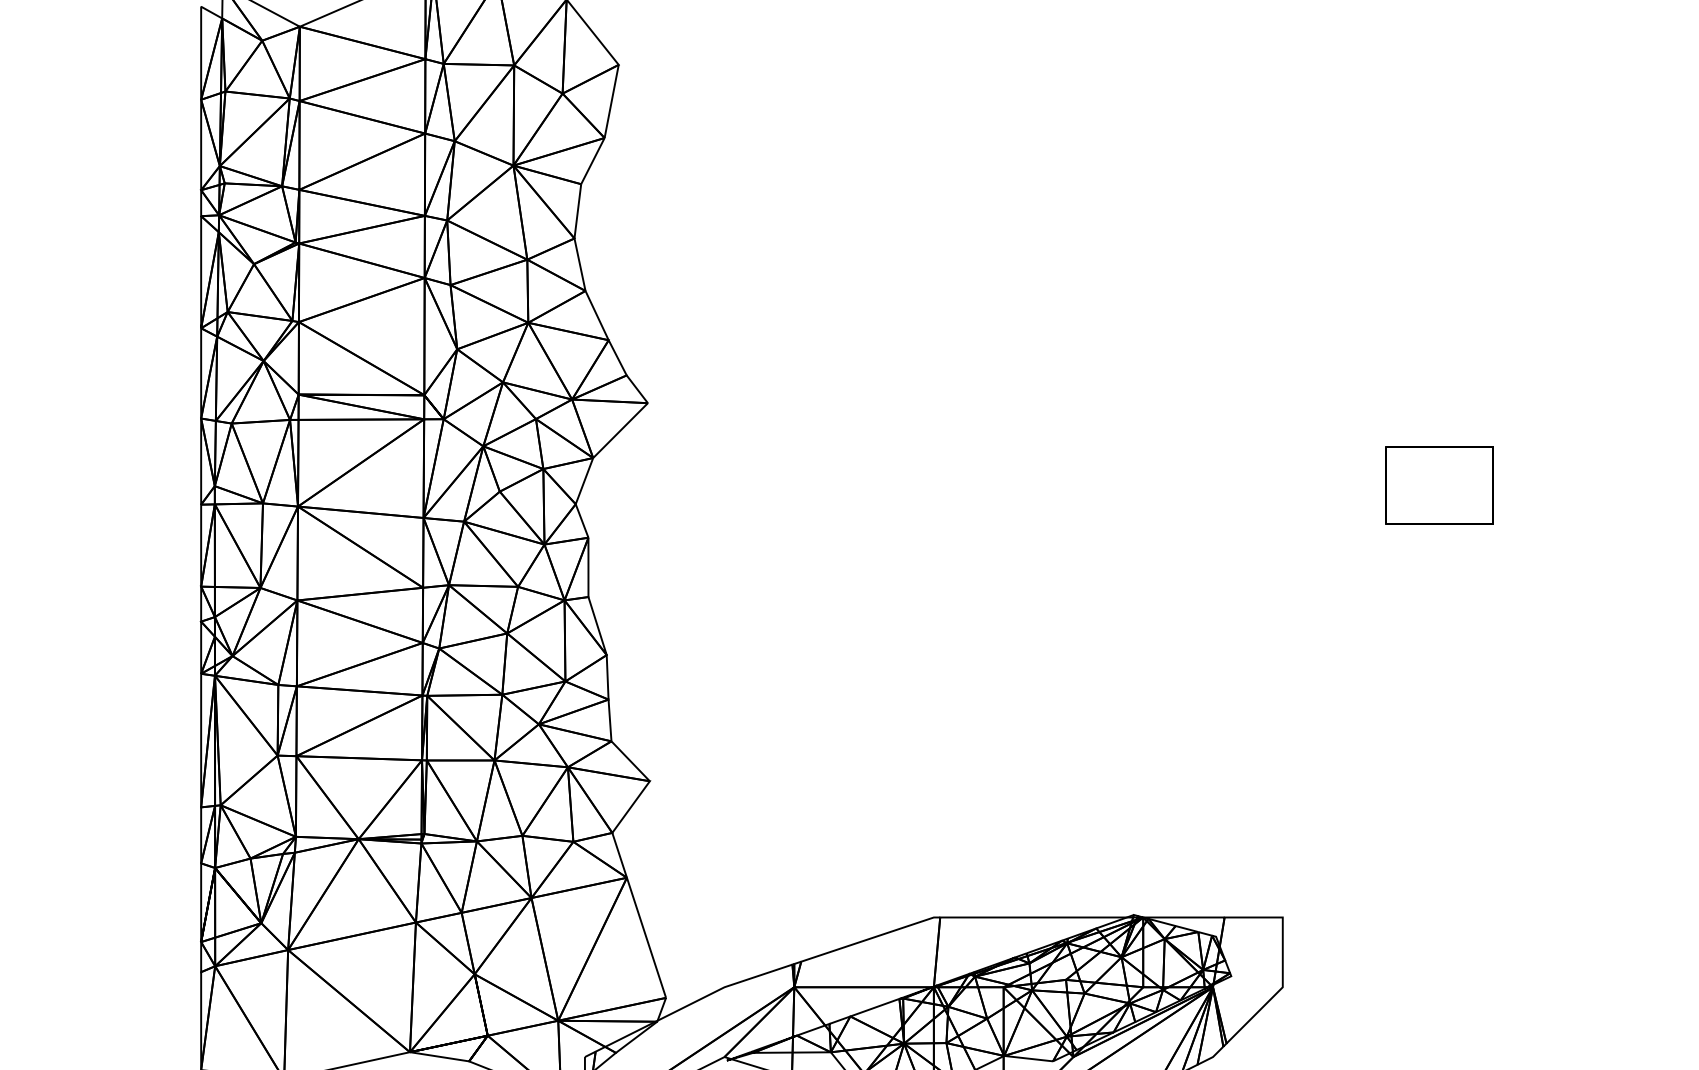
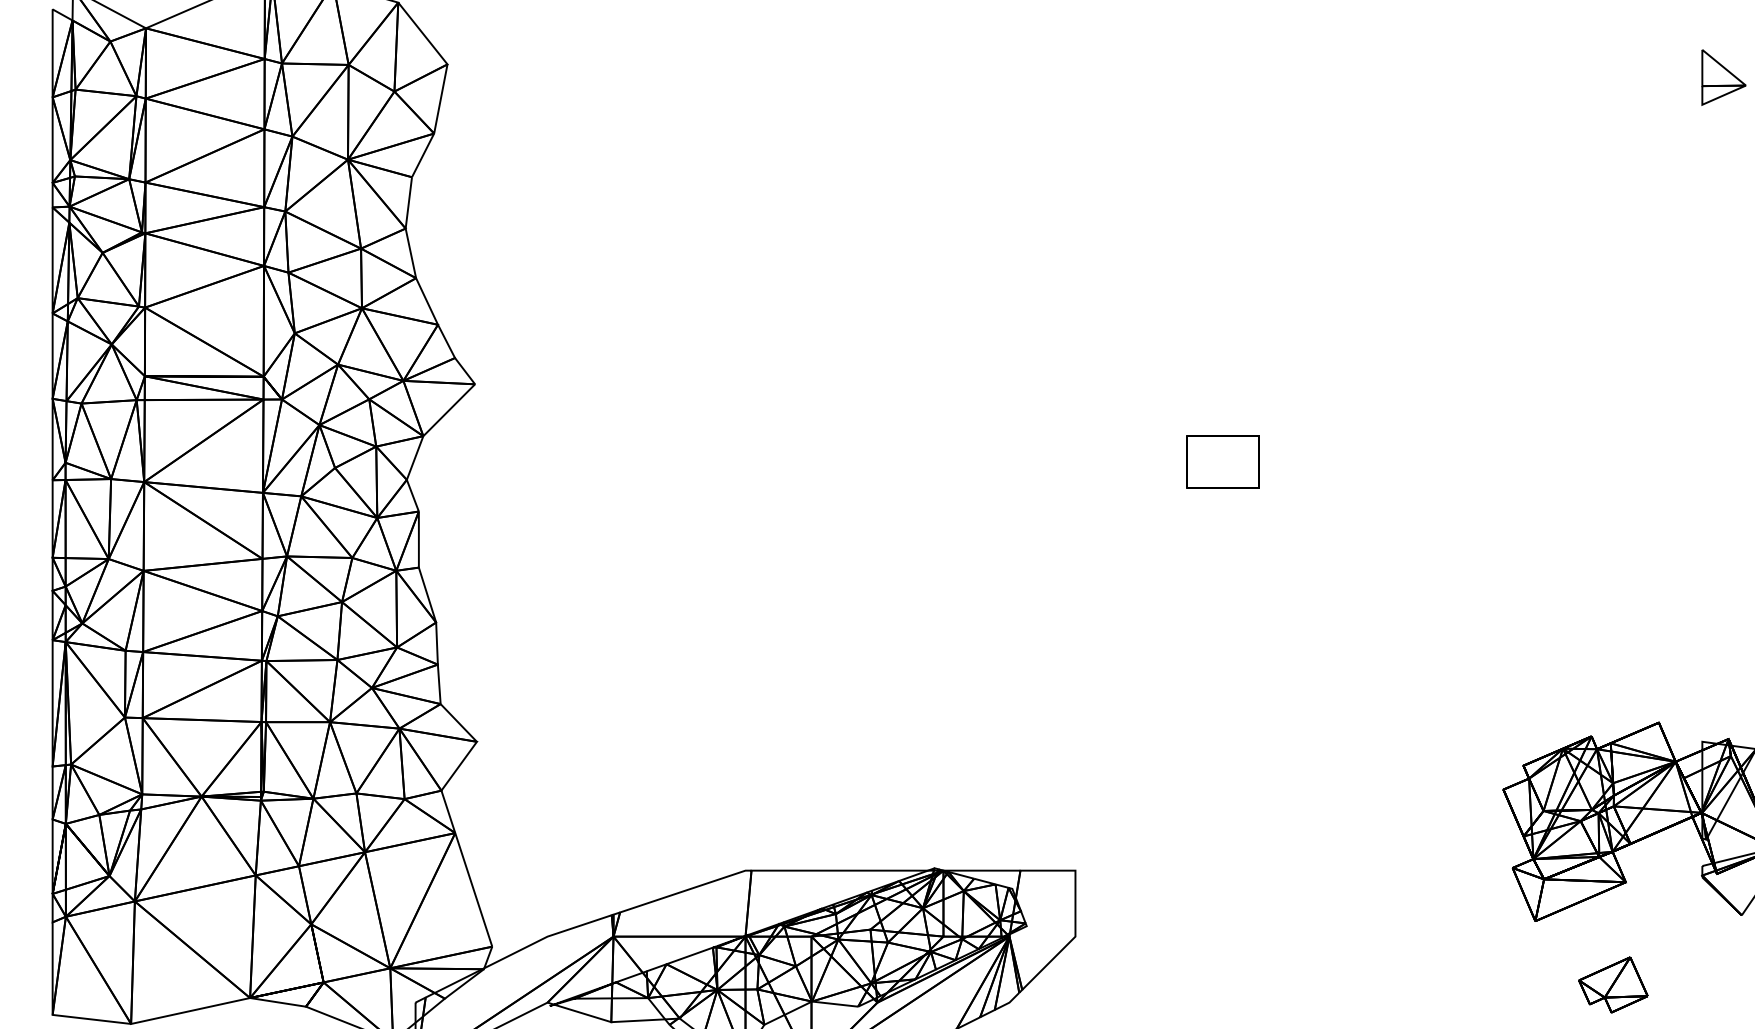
part: (1438, 484) -> (1222, 461), size x0.71

